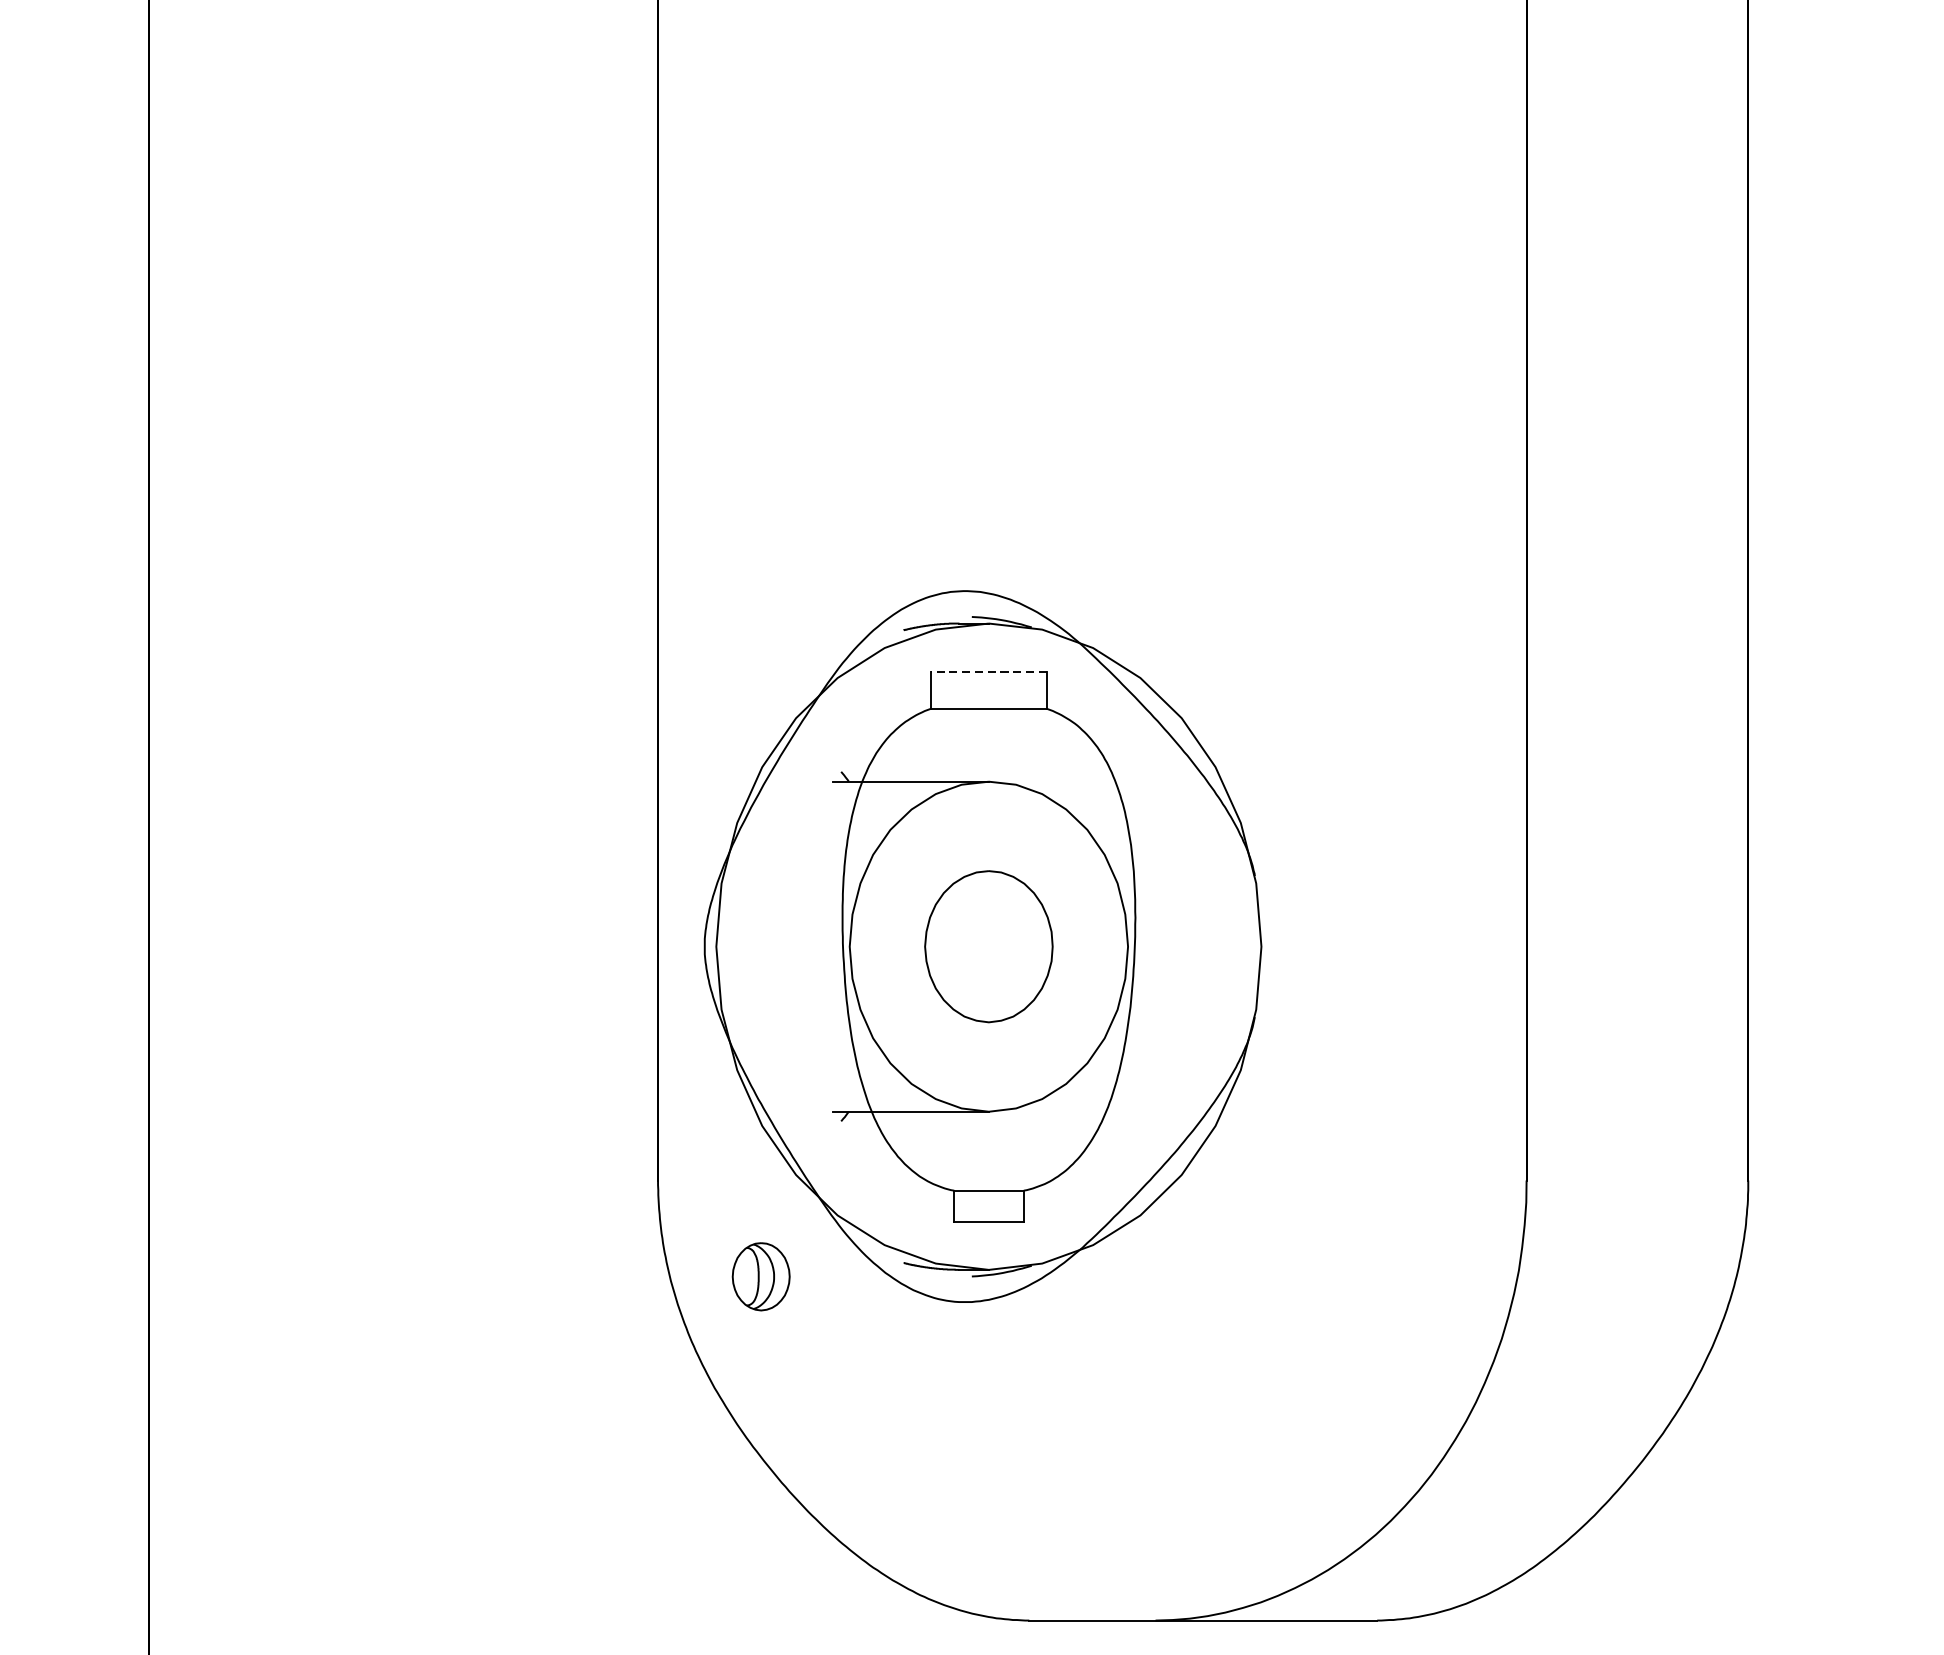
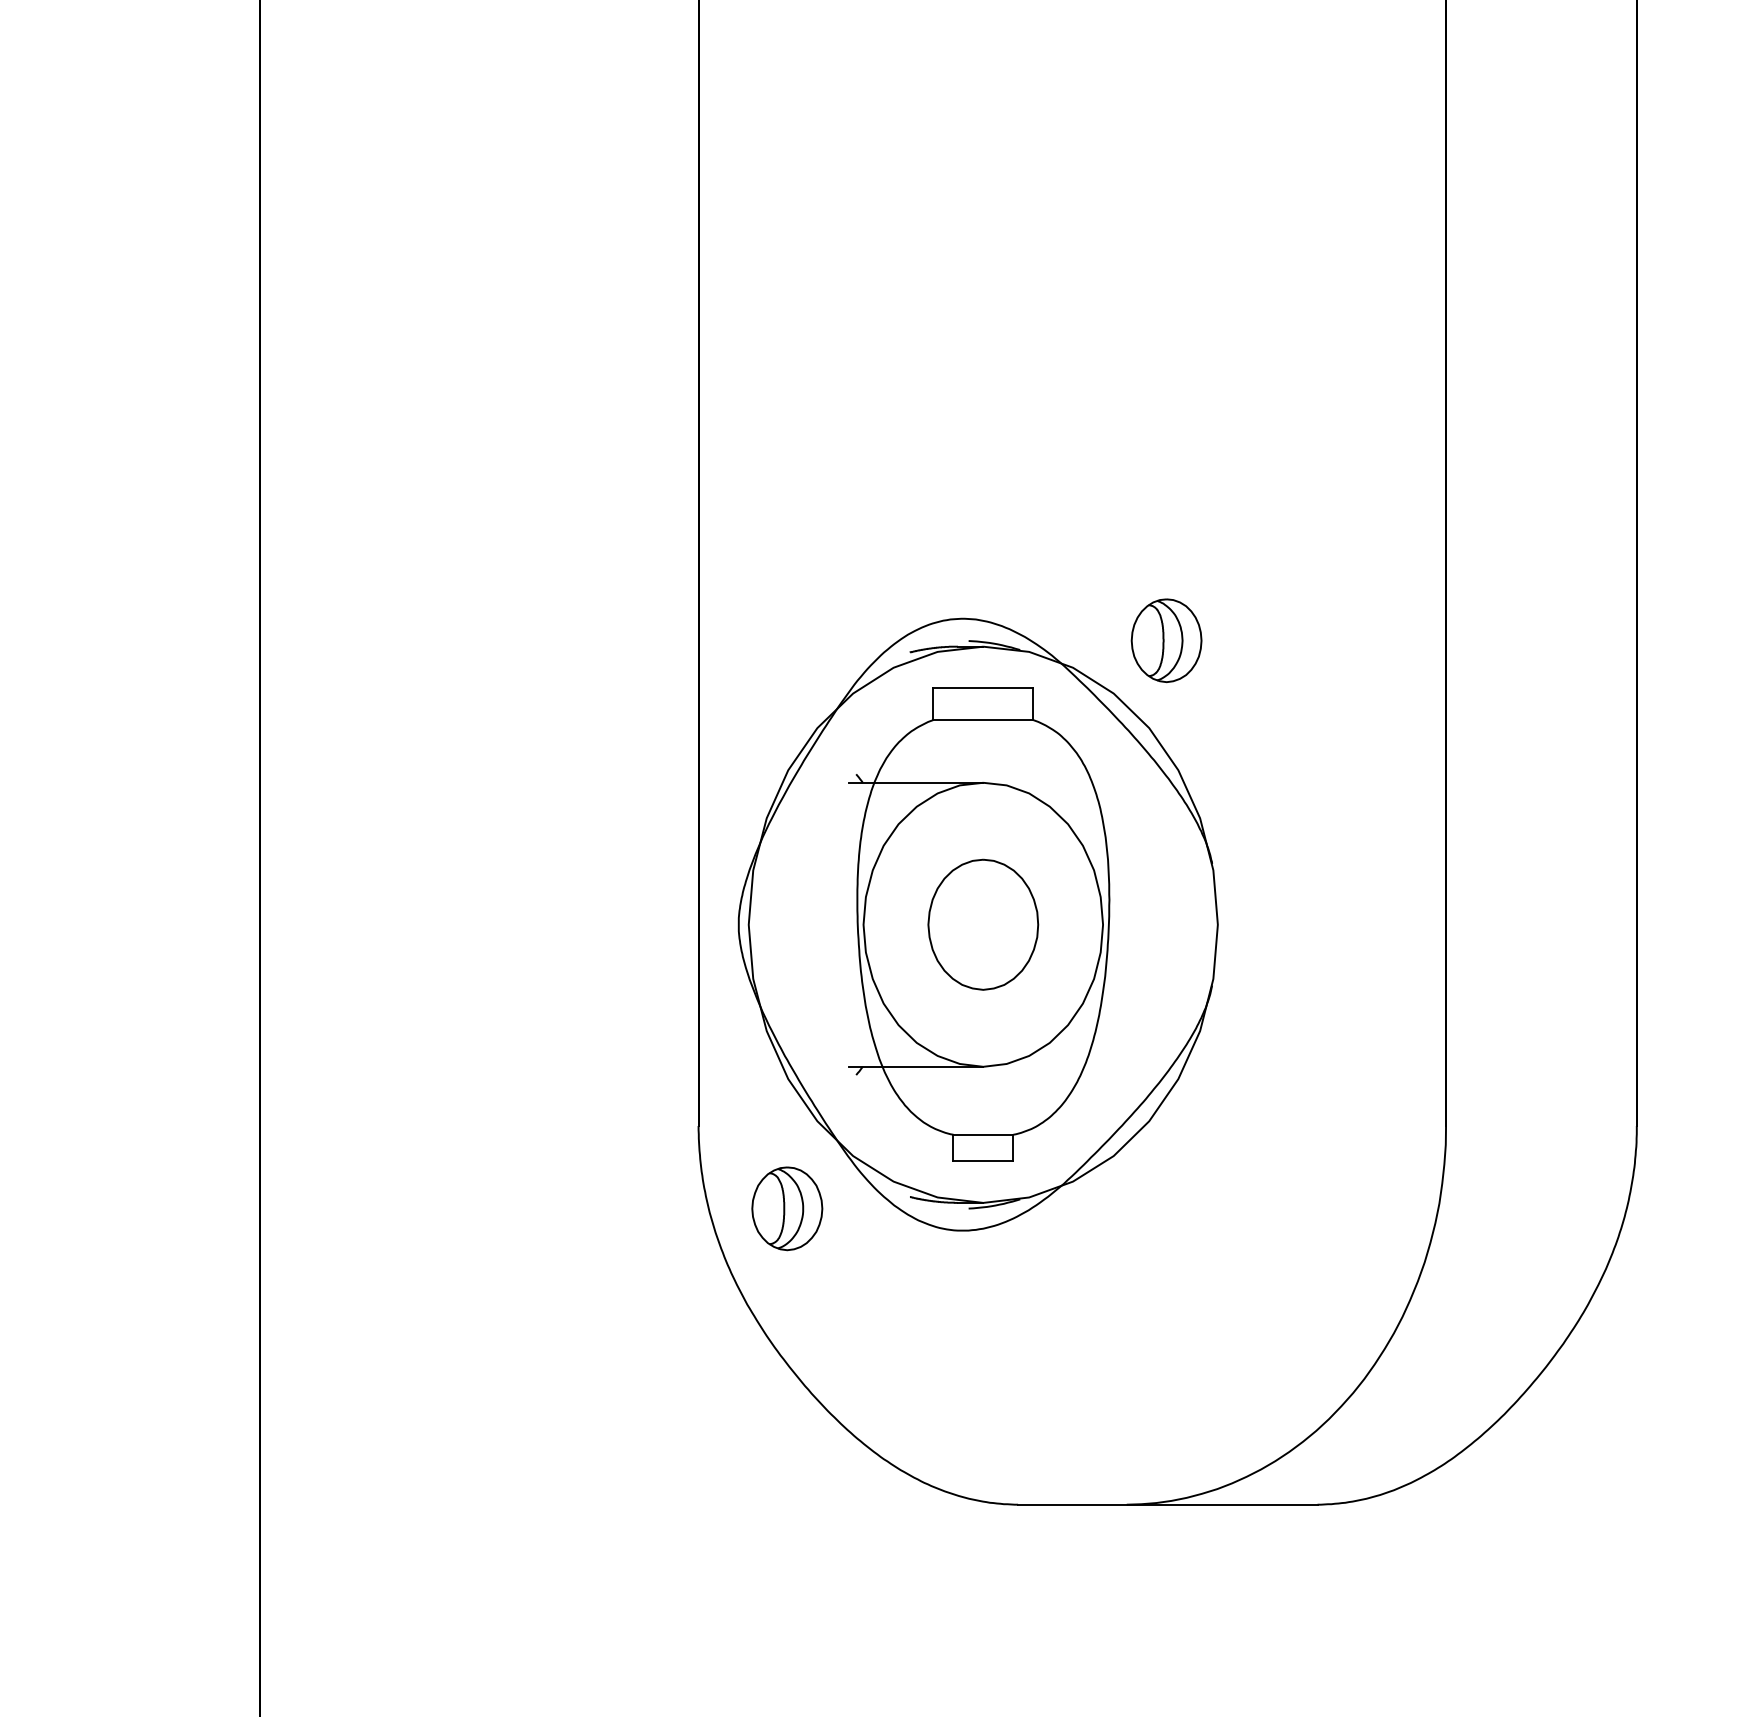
part: (1201, 616) -> (1166, 640), added
line: (989, 672) -> (983, 688), dashed -> solid
part: (761, 1276) -> (787, 1208), size x1.43

